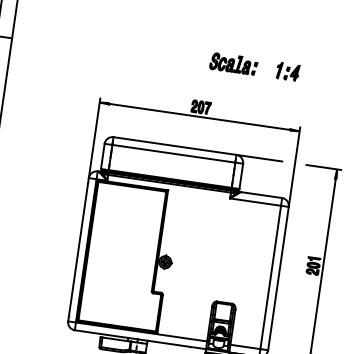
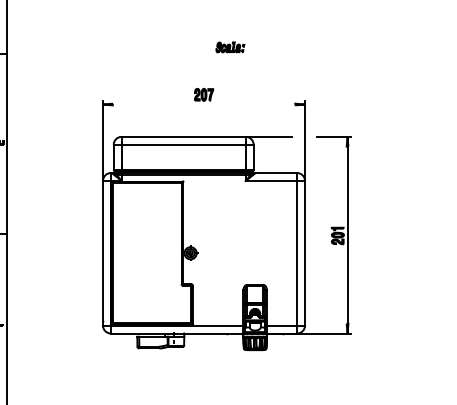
part: (234, 64) -> (230, 47), size x0.6
part: (287, 71) -> (284, 47), removed
line: (199, 116) -> (203, 104), removed

